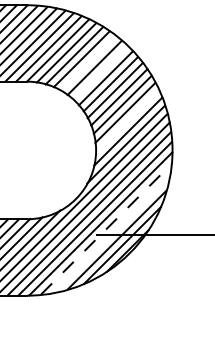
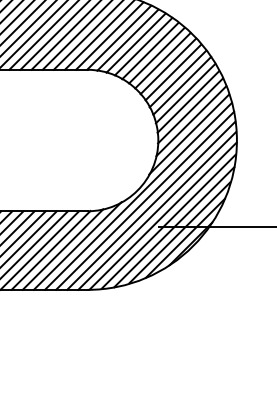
line: (88, 62) -> (150, 50), added
line: (100, 72) -> (162, 60), added
line: (127, 121) -> (190, 110), added
line: (106, 229) -> (169, 221), dashed -> solid
line: (111, 235) -> (174, 227), added

